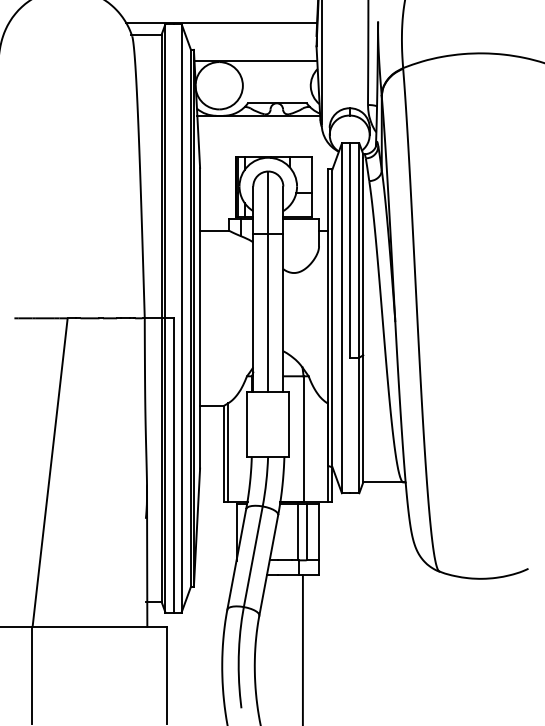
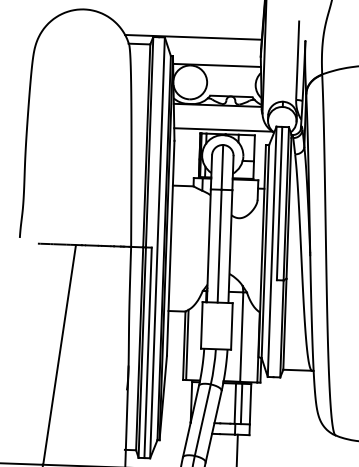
line: (267, 150) -> (223, 129), added

